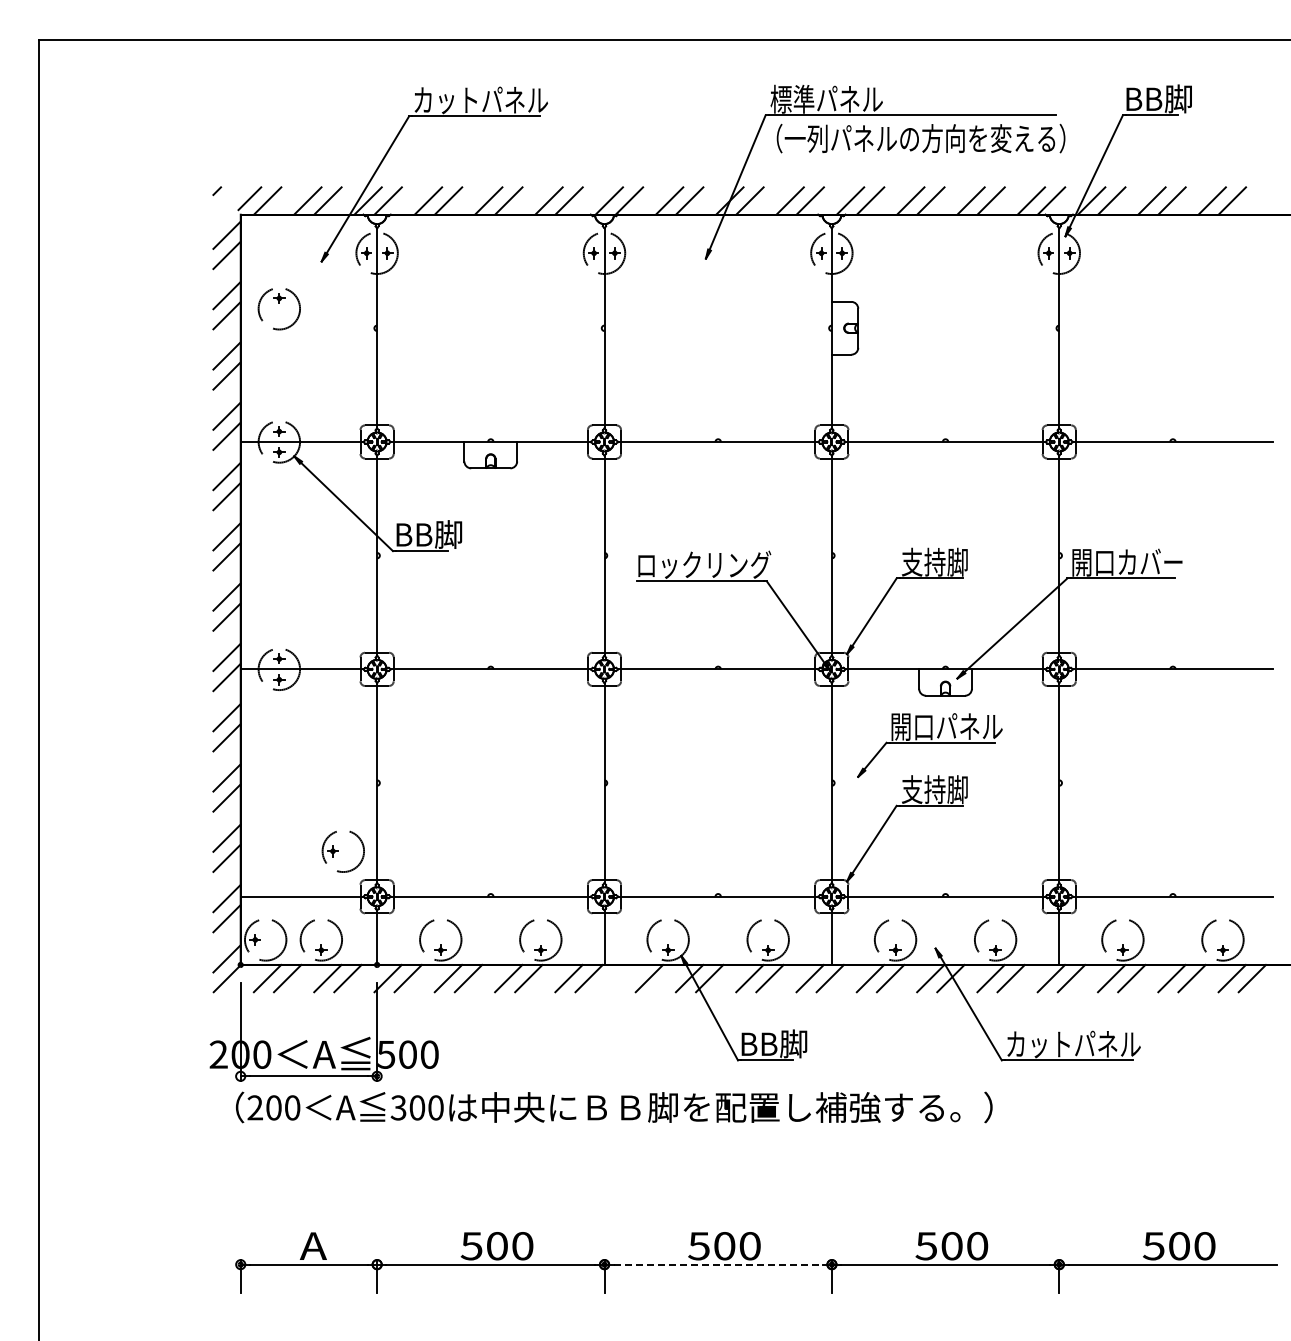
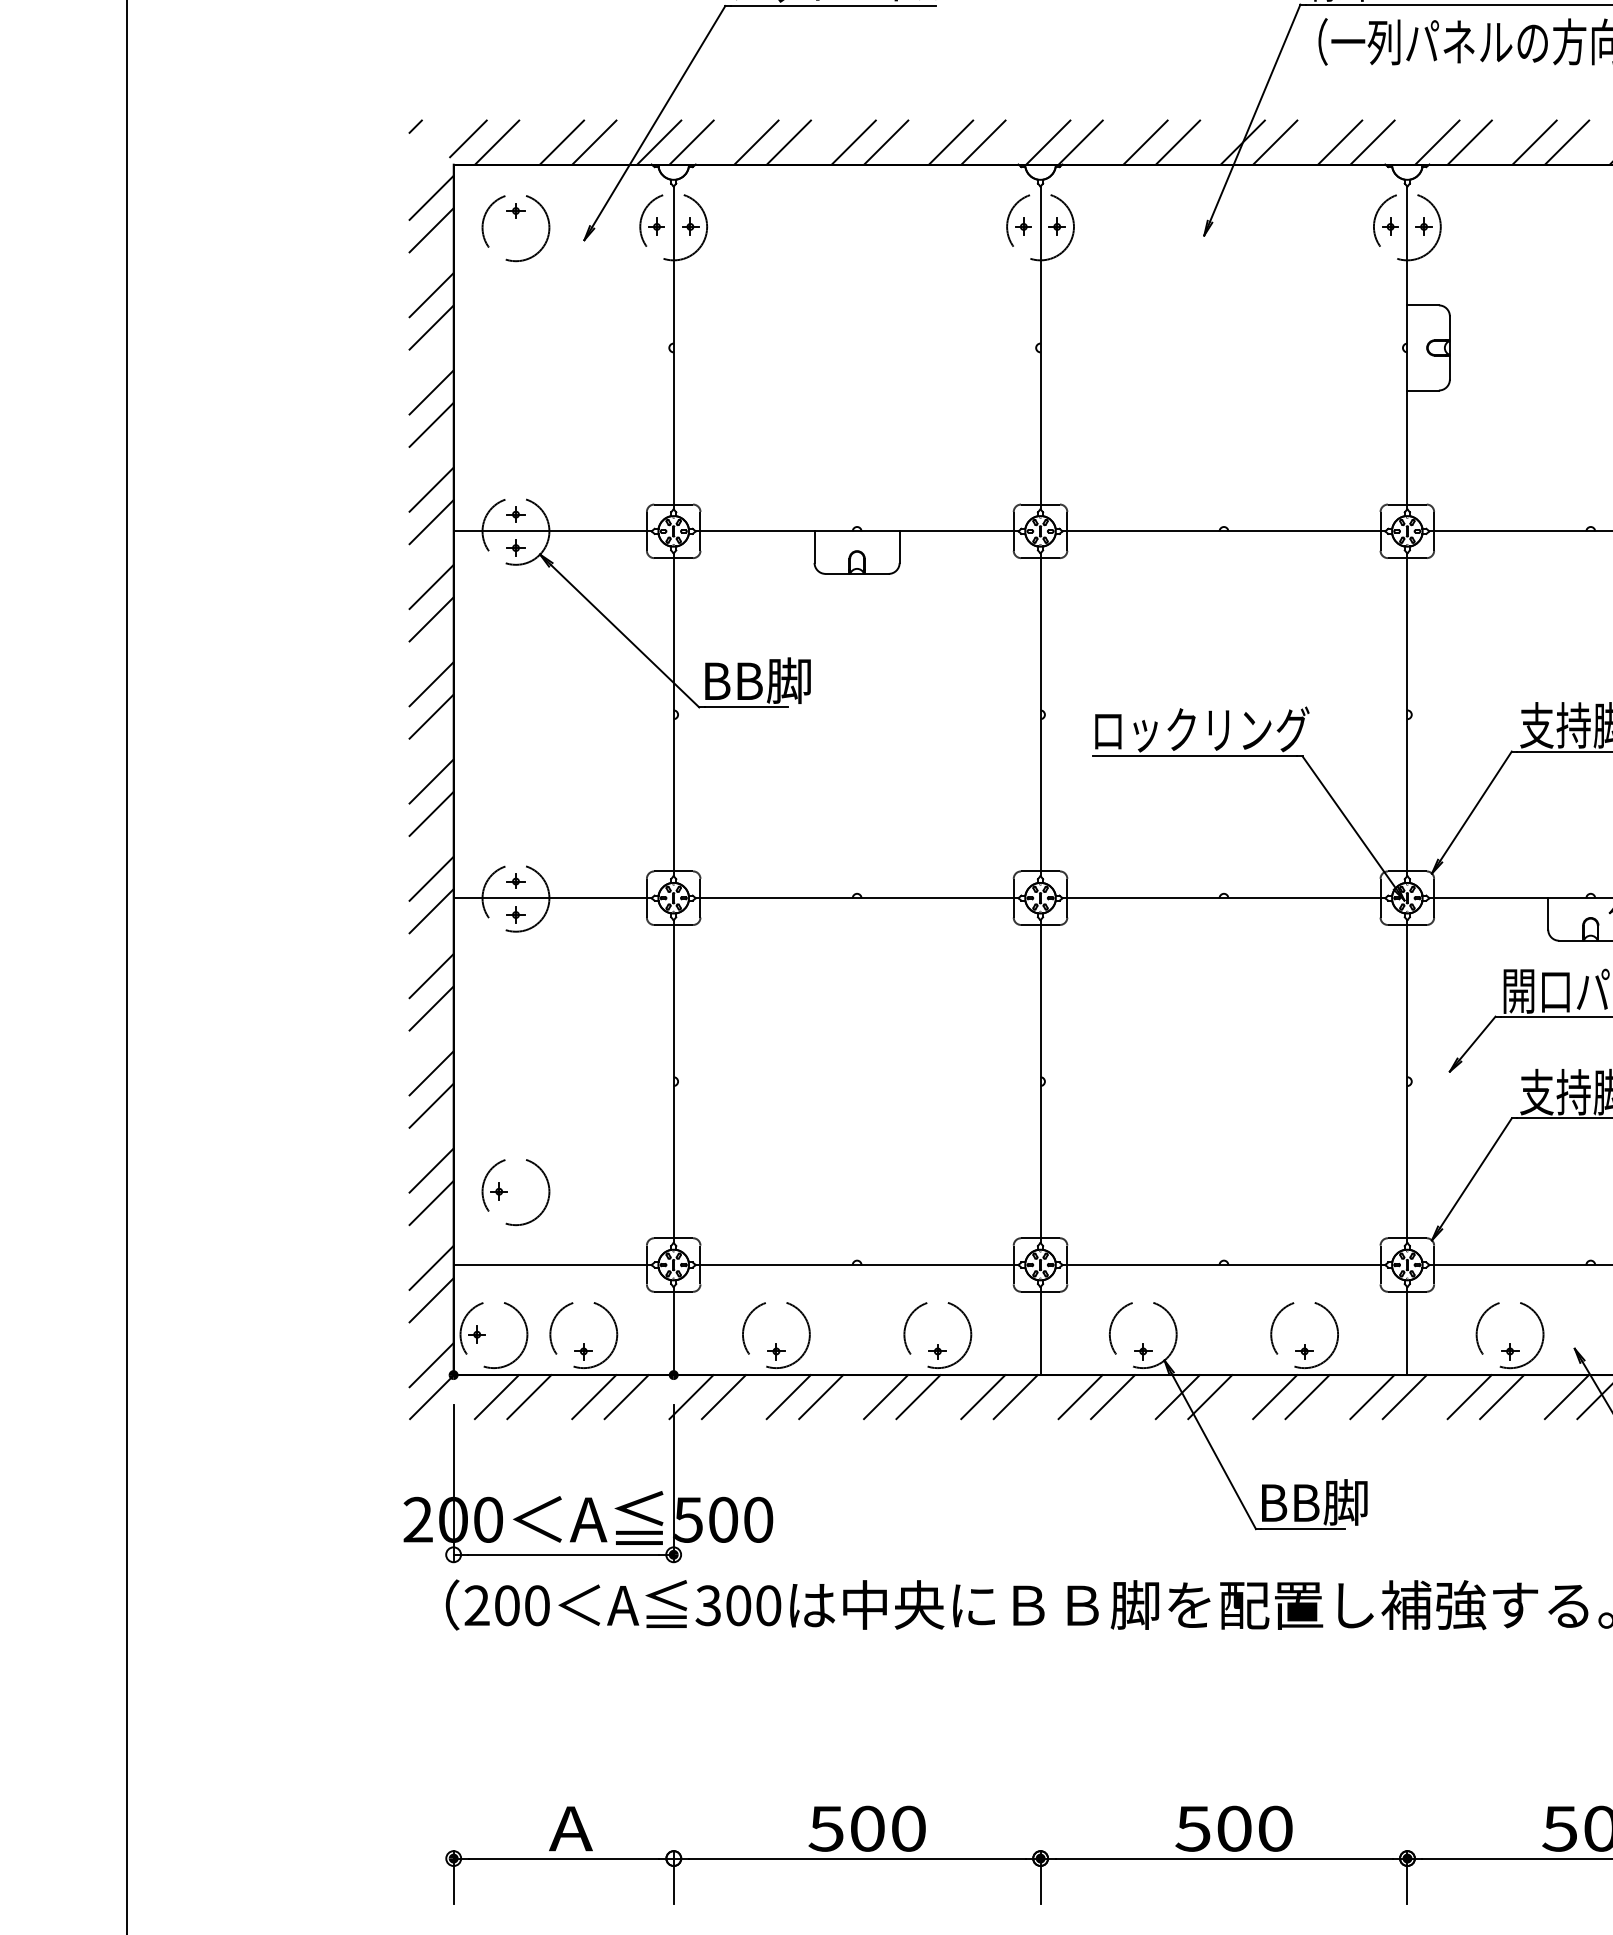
part: (278, 309) -> (514, 228), moved
part: (342, 851) -> (514, 1192), moved
line: (628, 978) -> (1079, 1396), added
line: (718, 1264) -> (1224, 1858), dashed -> solid

